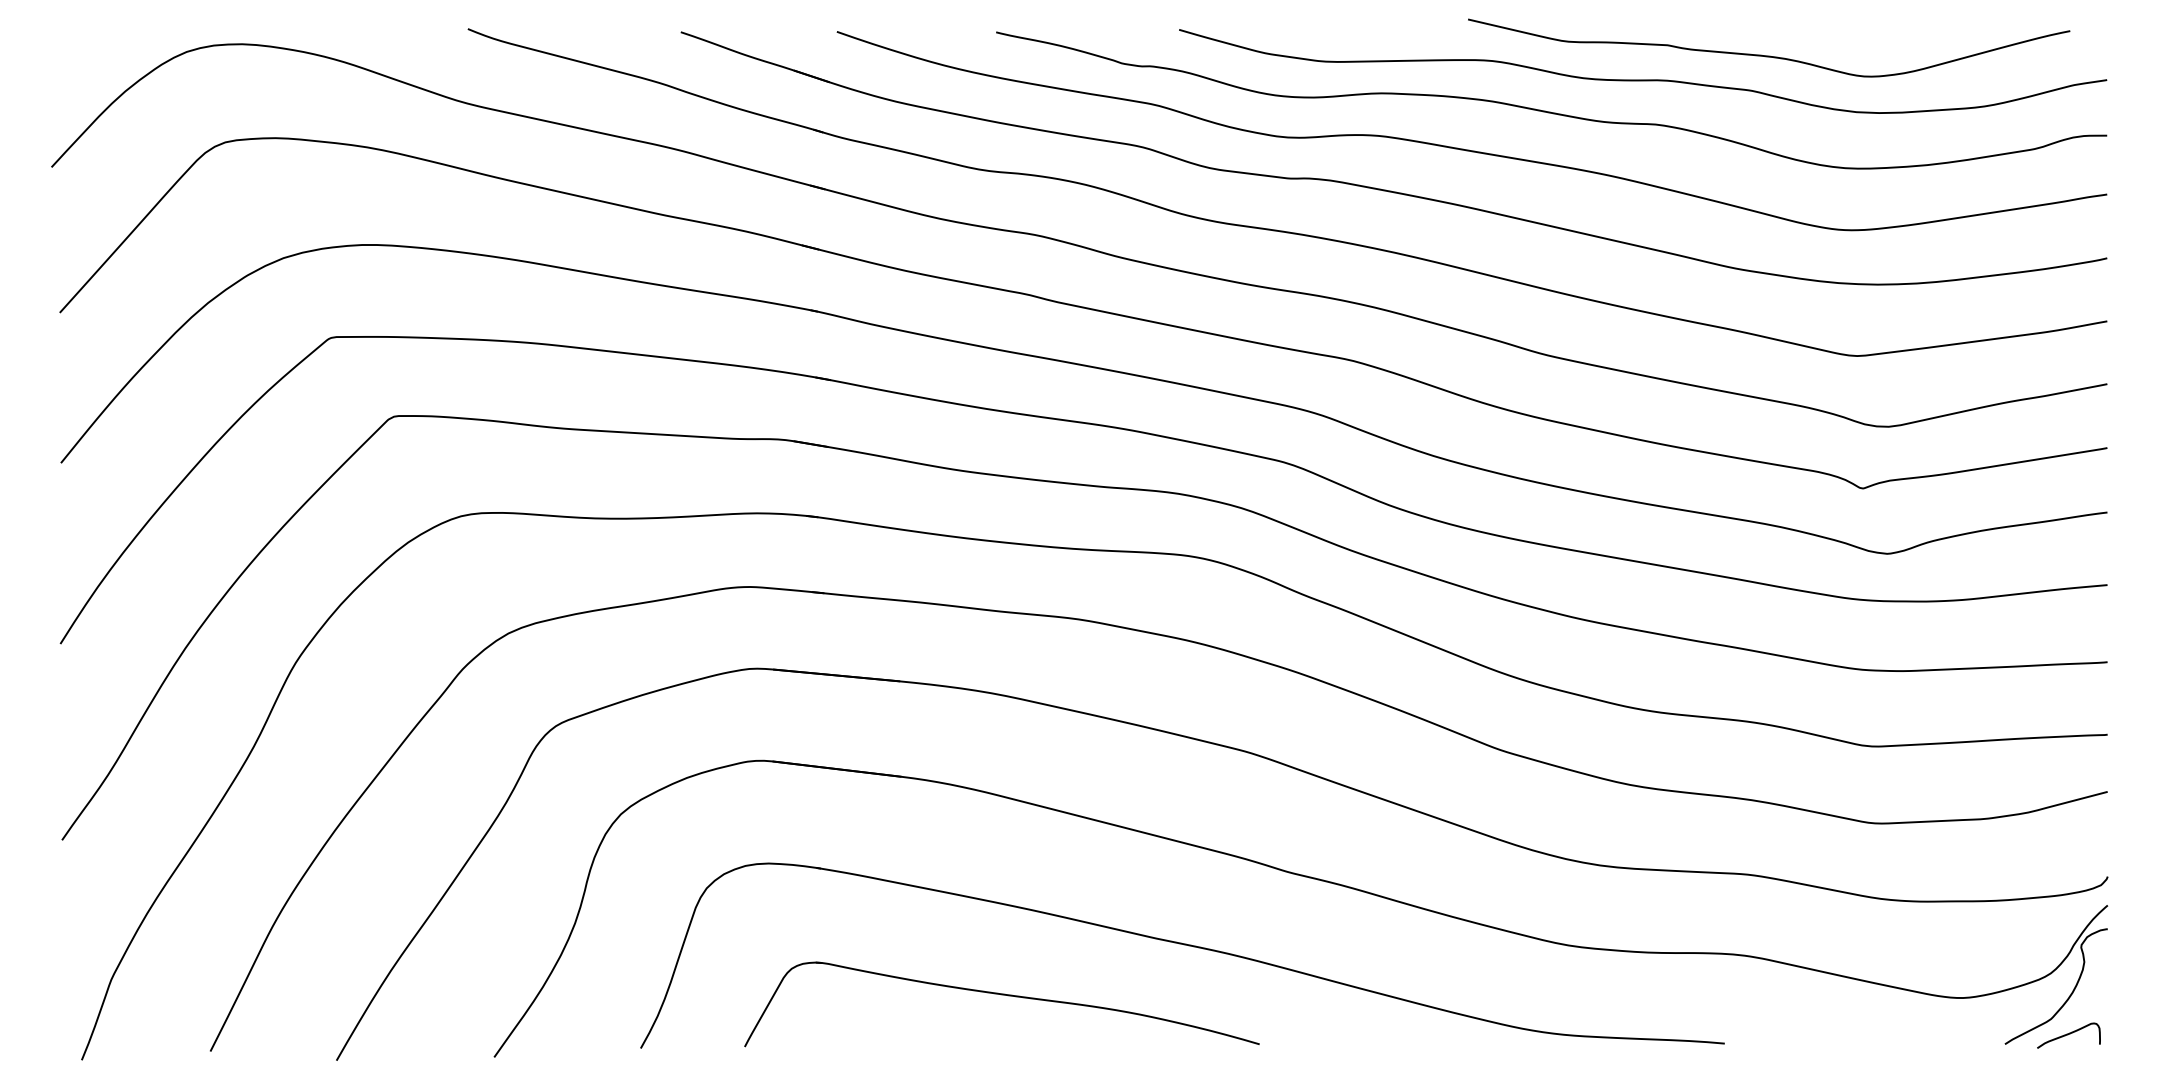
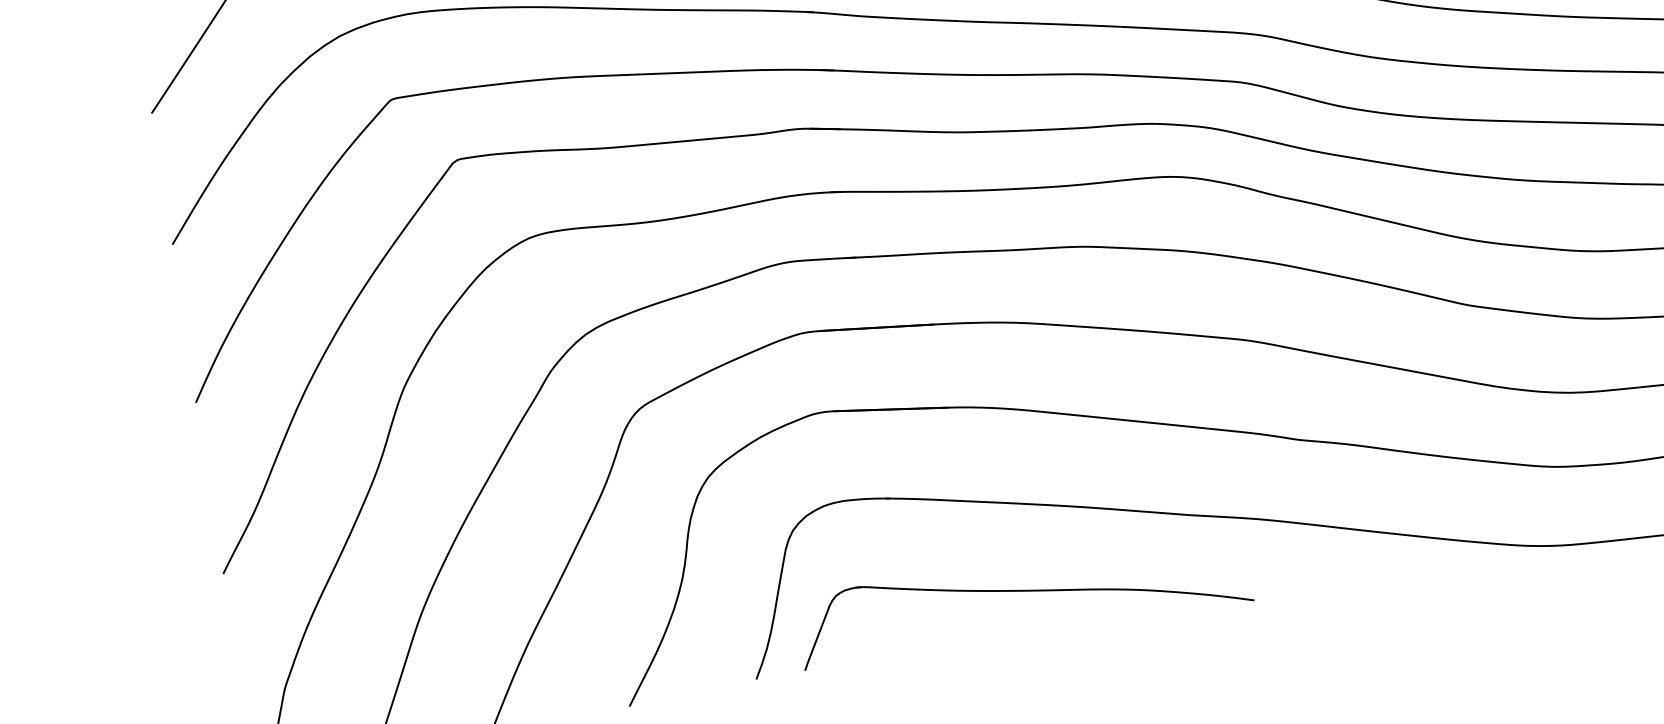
part: (1001, 995) -> (1022, 591), moved

